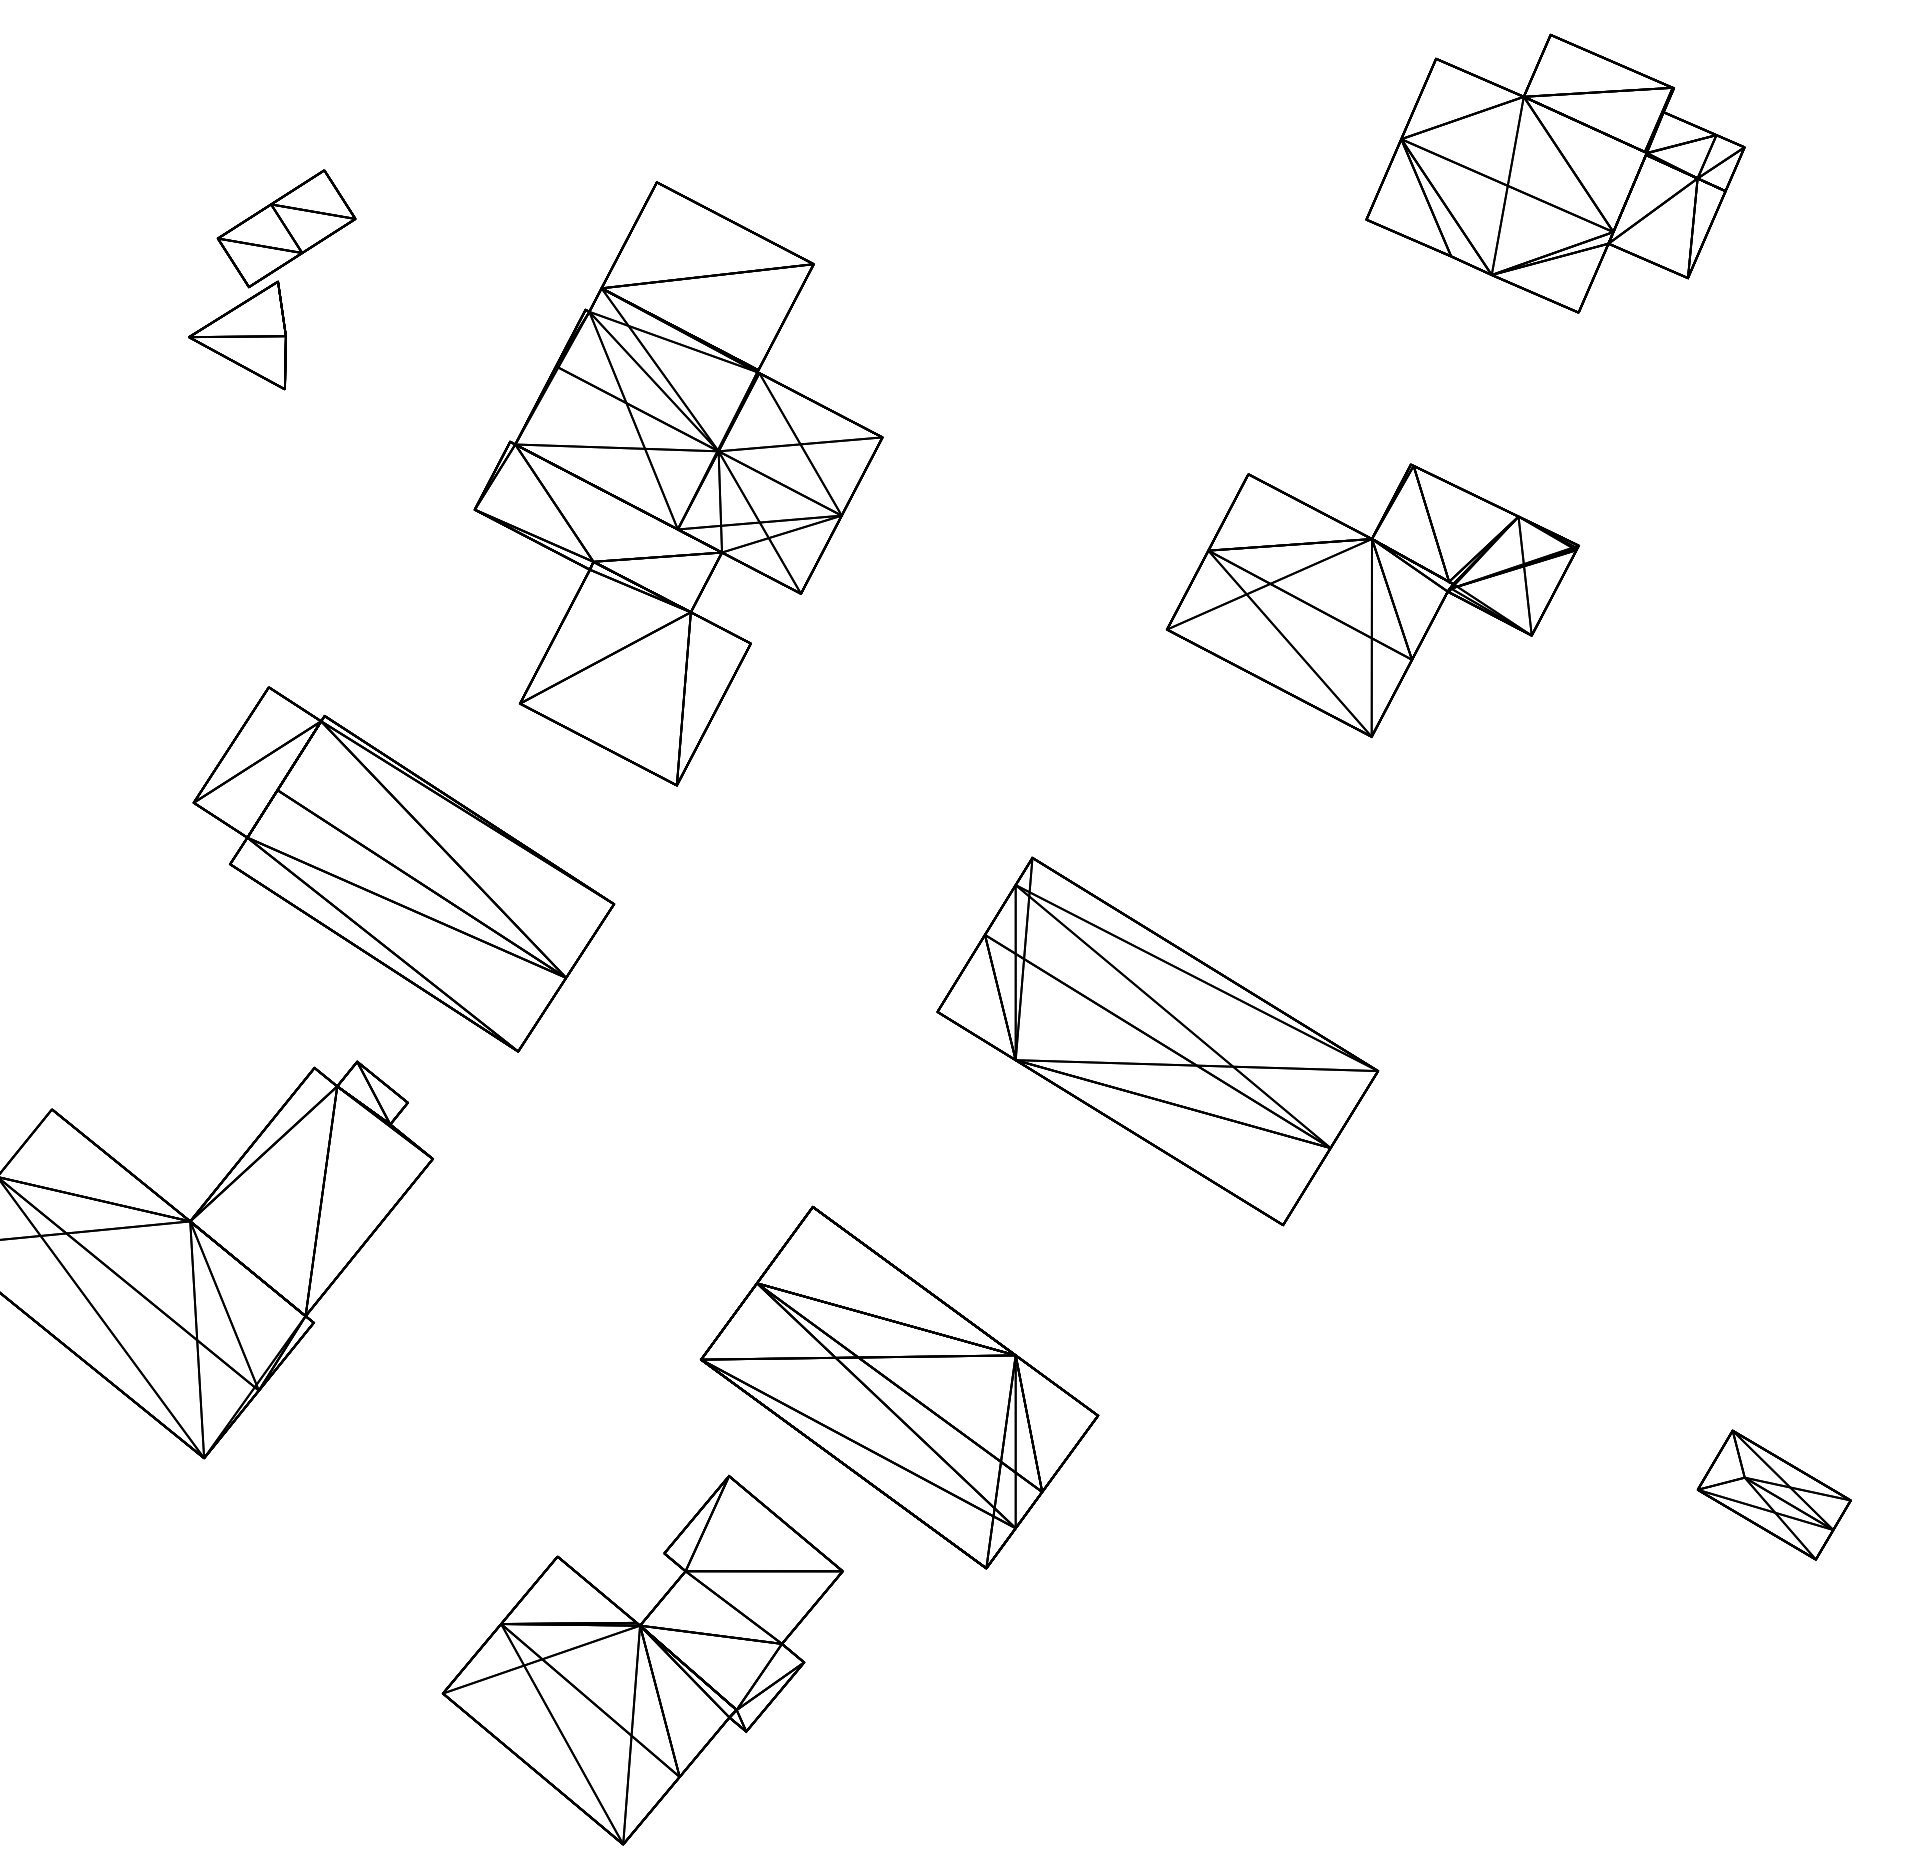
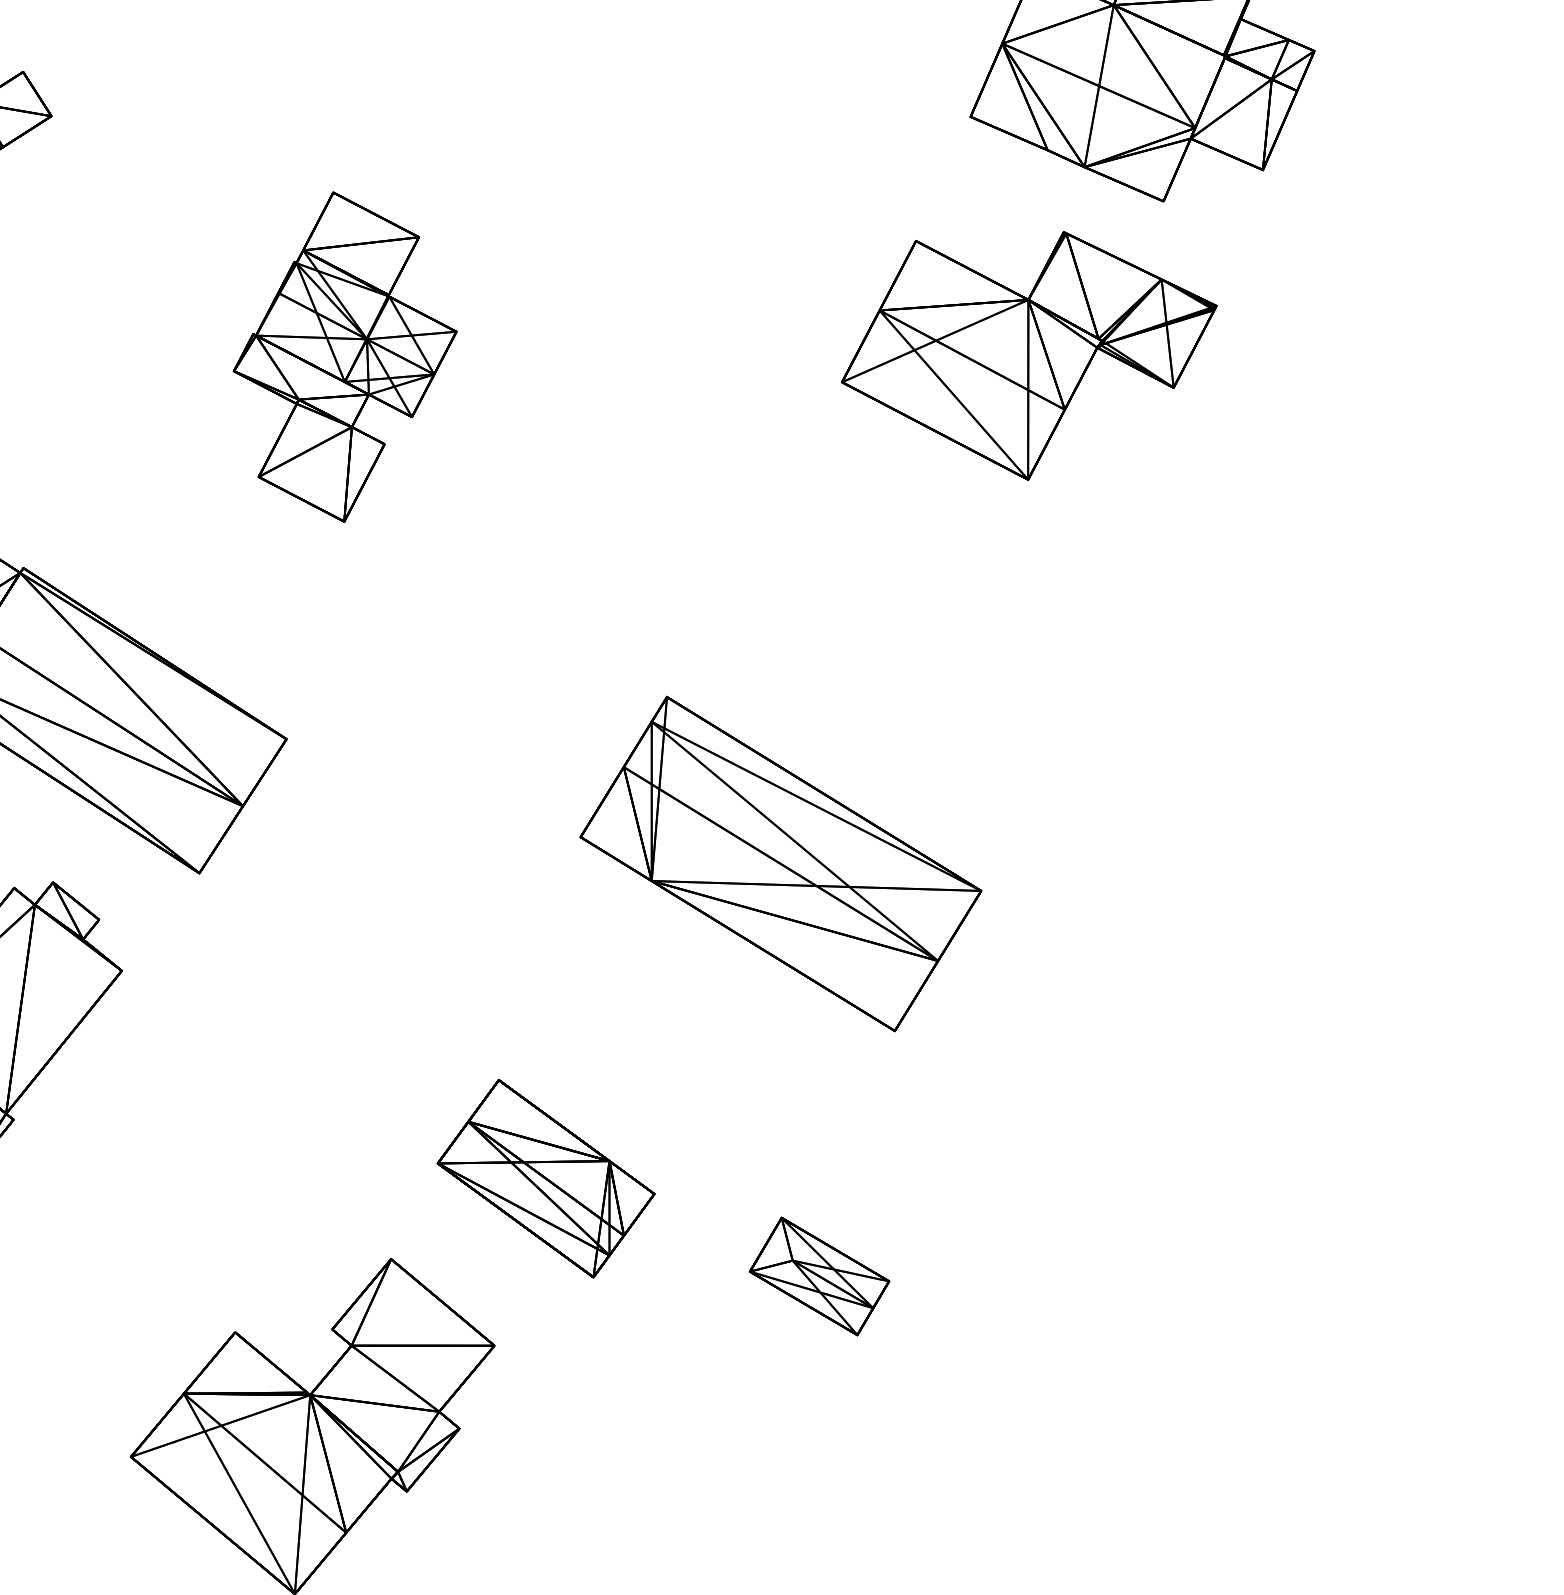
part: (678, 483) -> (345, 356), size x0.6
part: (1372, 600) -> (1028, 355), moved
part: (899, 1387) -> (546, 1178), size x0.6
part: (1773, 1494) -> (818, 1275), moved

